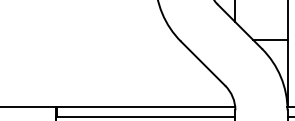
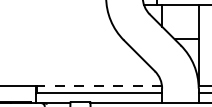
line: (146, 107) -> (99, 86), solid -> dashed

